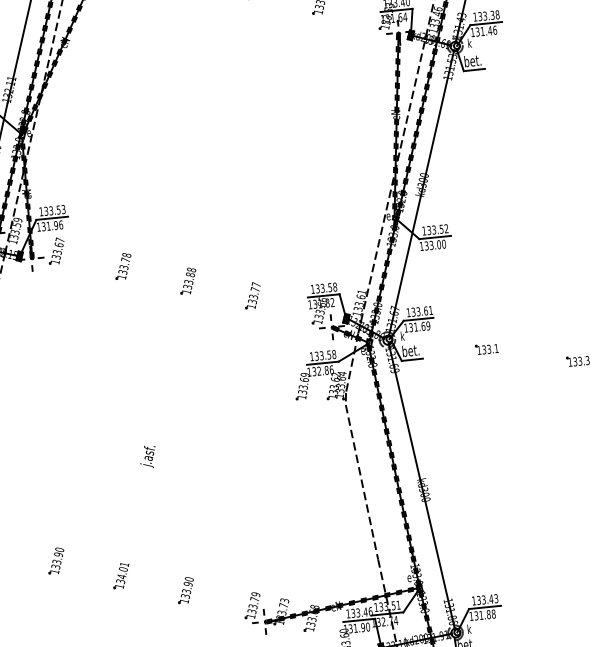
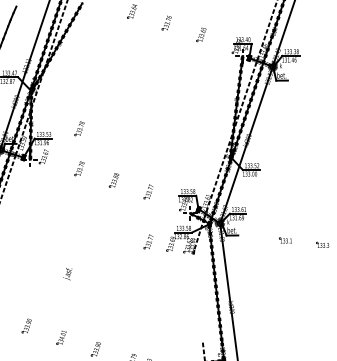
part: (115, 193) -> (79, 128), added
part: (486, 348) -> (285, 240), moved
part: (261, 385) -> (148, 241), added
text: (147, 457) -> (67, 274), moved
line: (360, 482) -> (197, 299), removed

